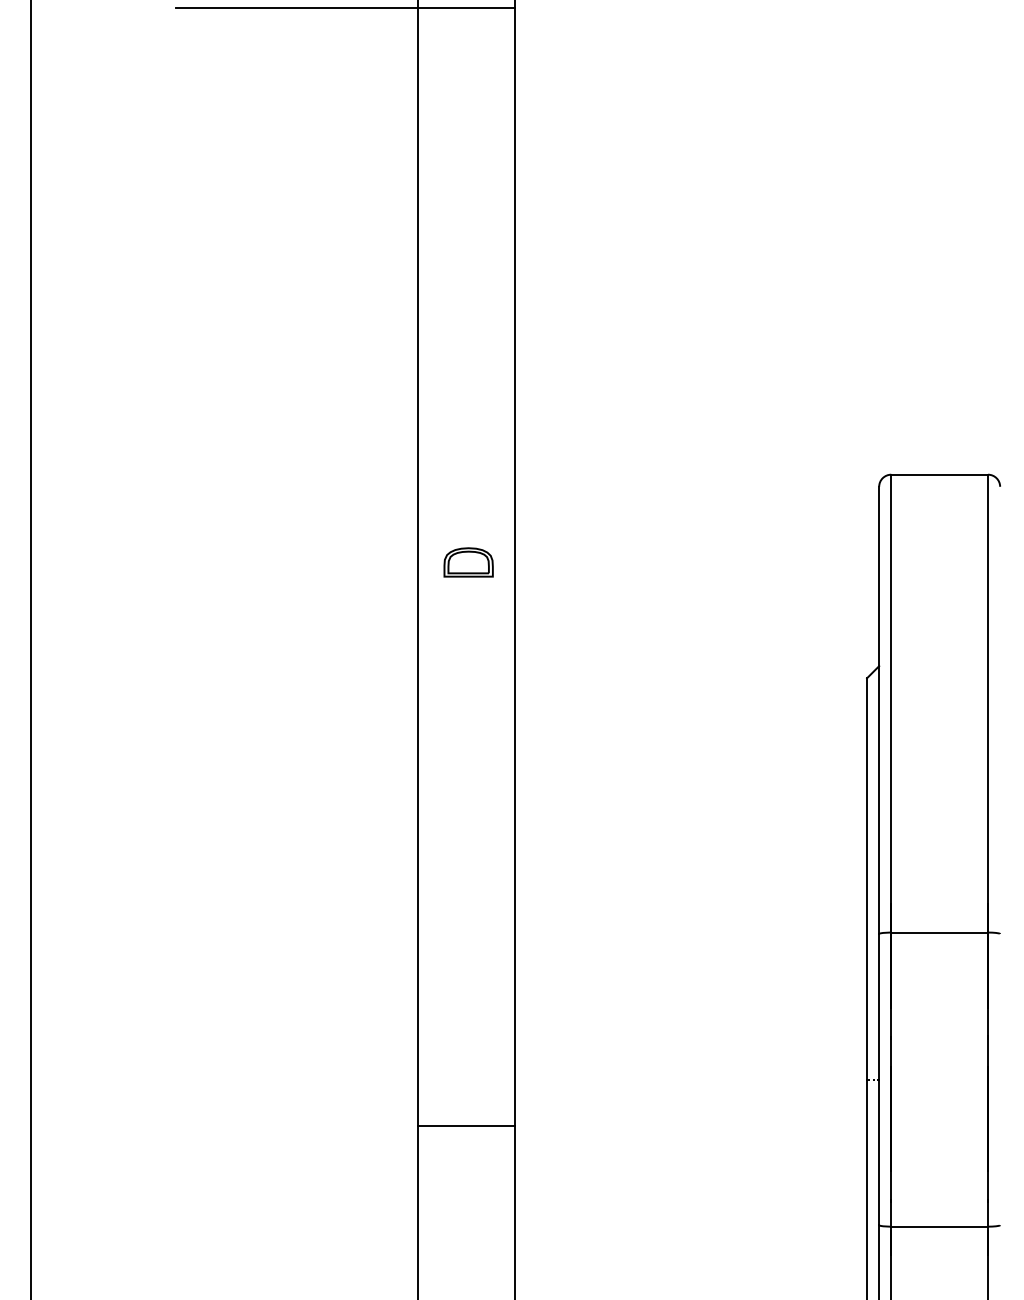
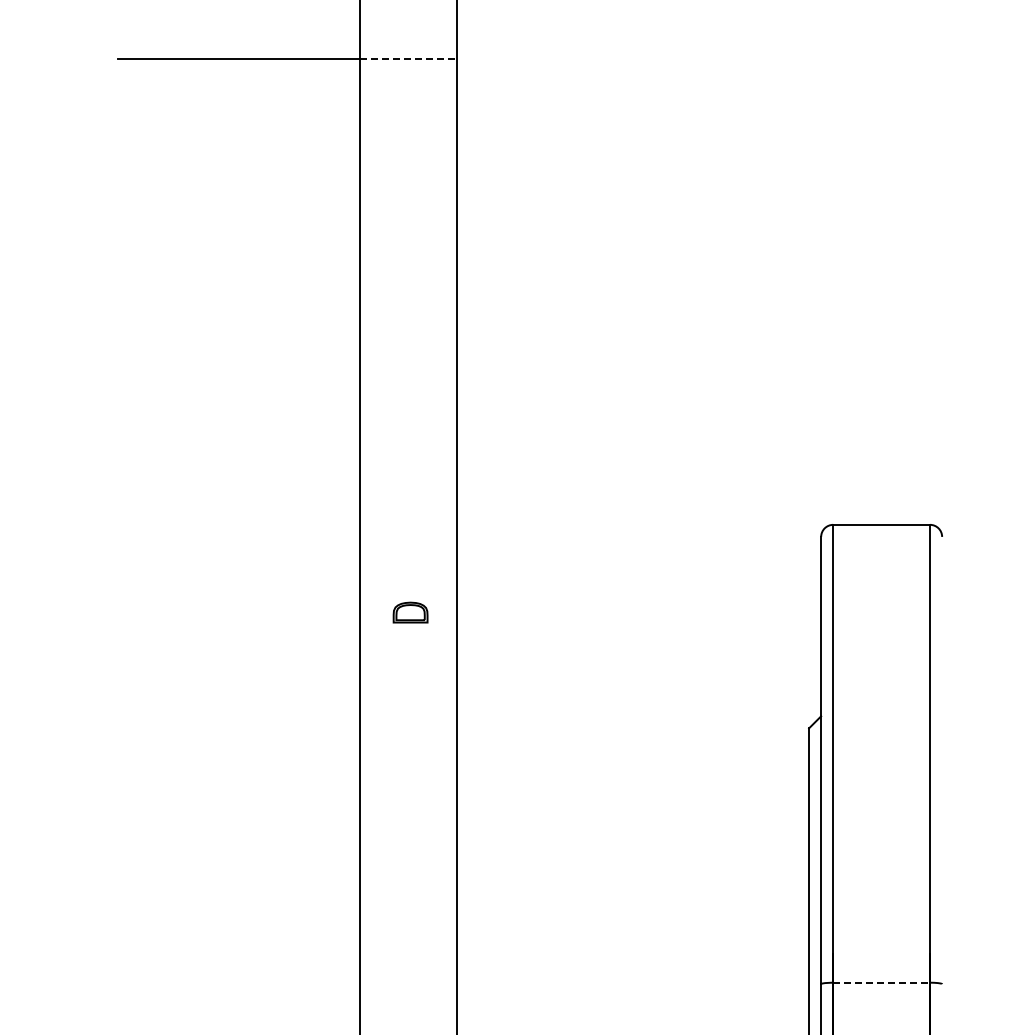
line: (466, 8) -> (408, 58), solid -> dashed
part: (468, 562) -> (410, 612), size x0.7
line: (940, 932) -> (882, 982), solid -> dashed

